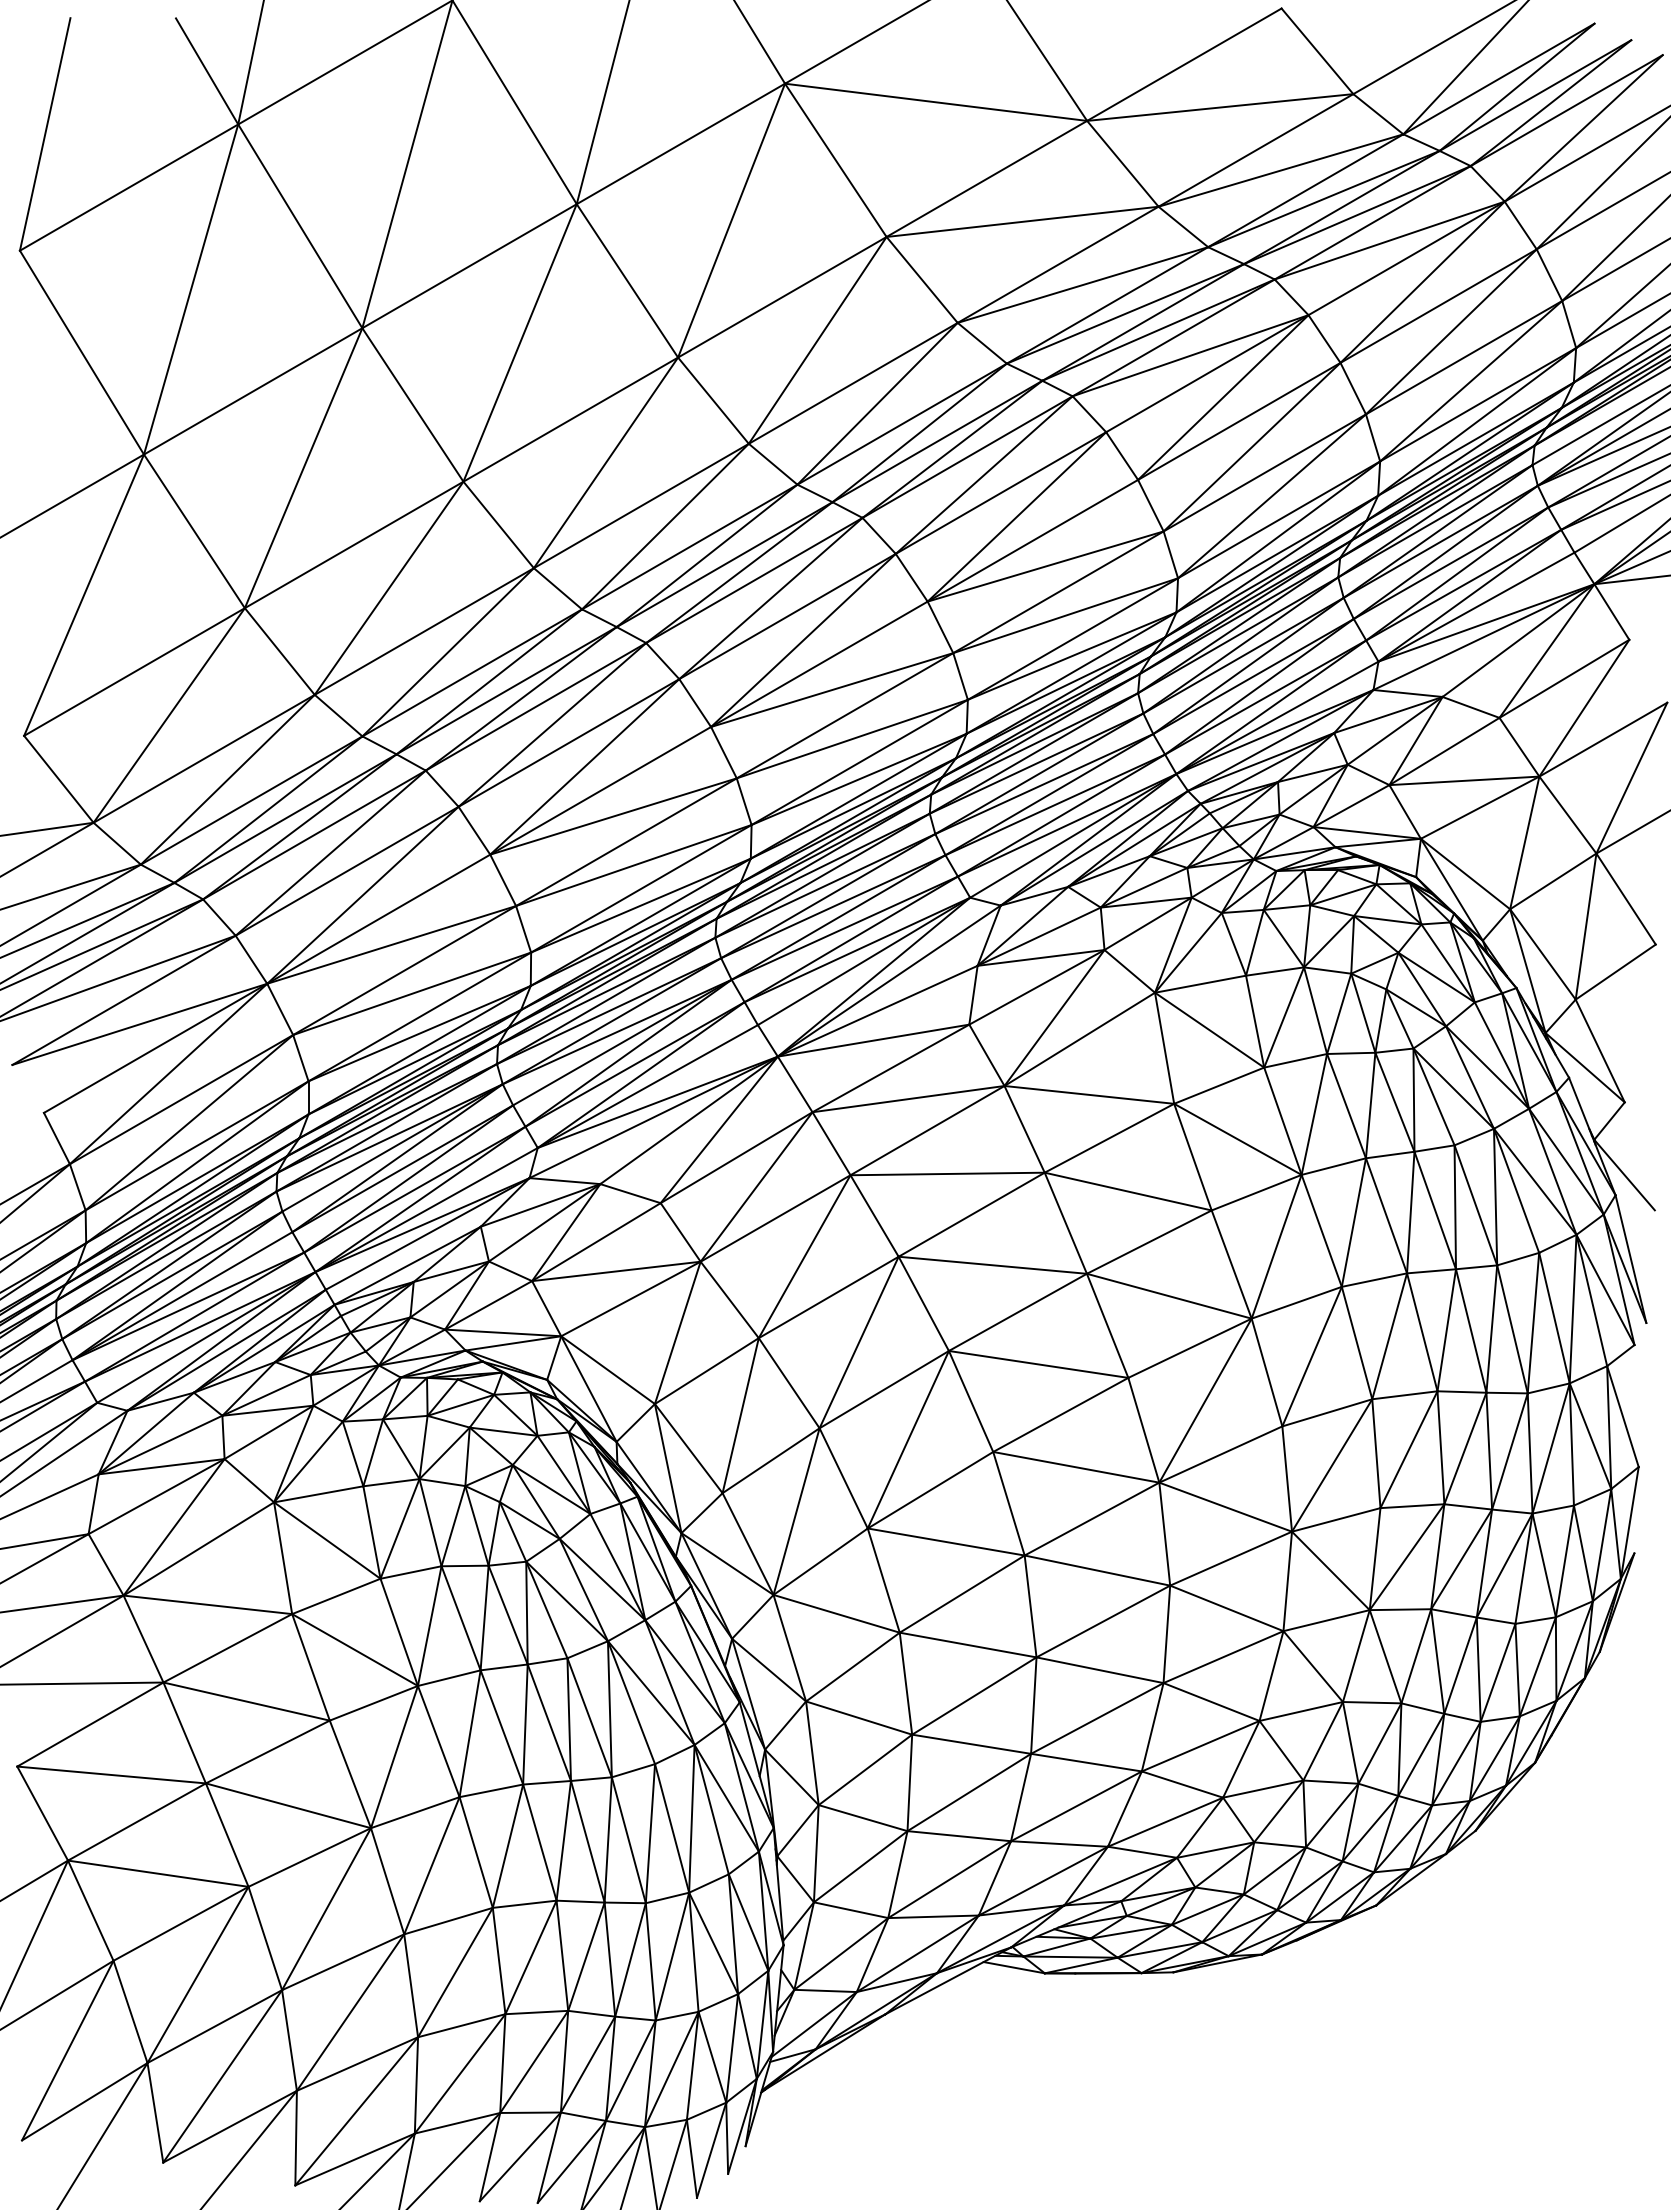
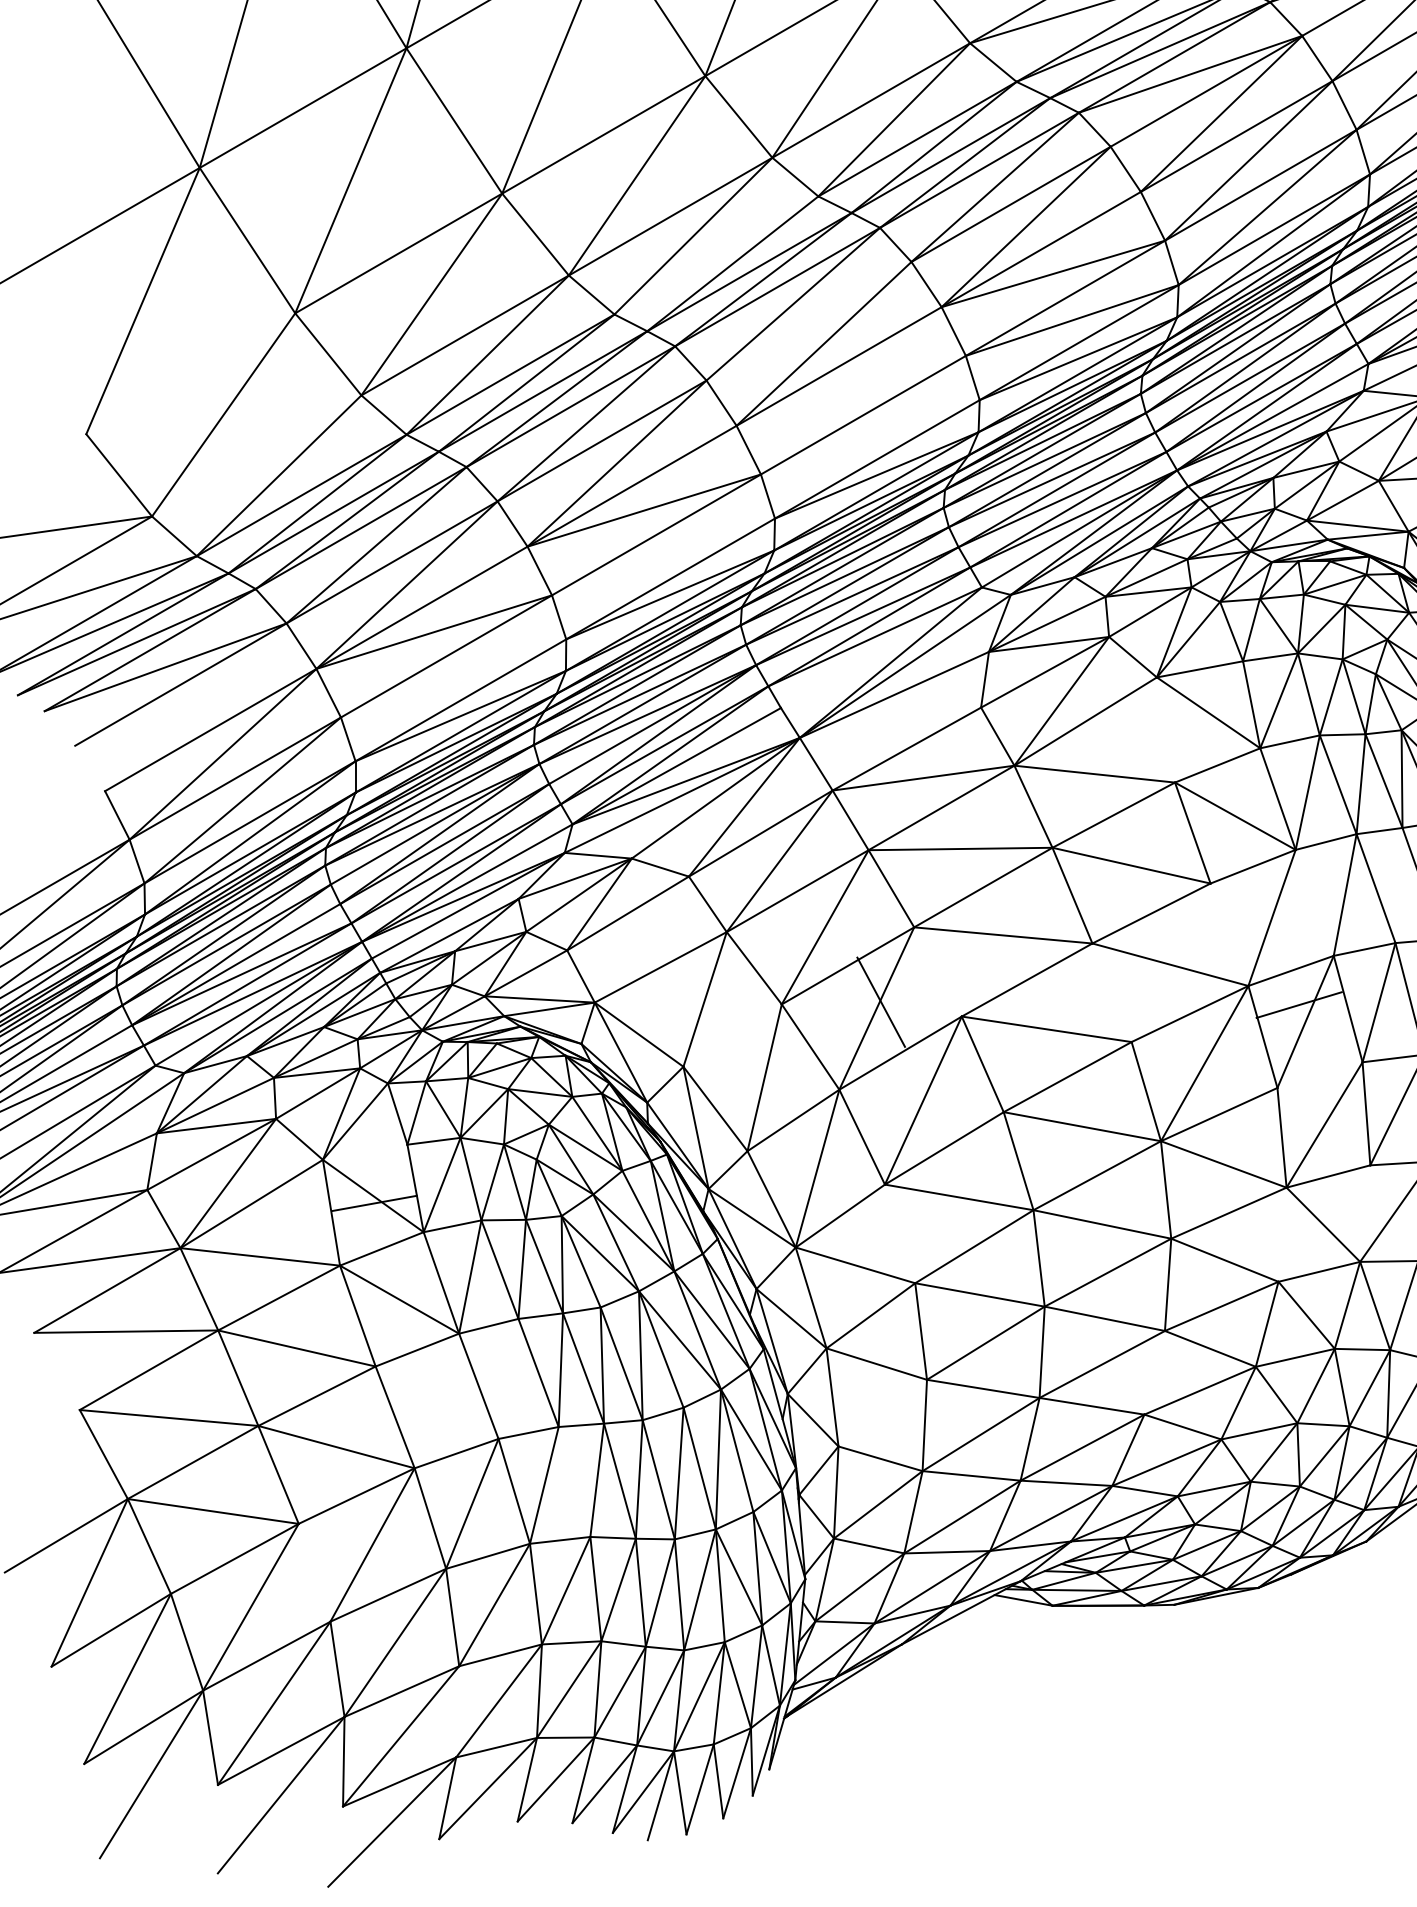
line: (689, 546) -> (716, 254), removed
line: (787, 616) -> (808, 321), removed
line: (134, 671) -> (190, 373), removed
line: (832, 689) -> (851, 390), removed
line: (851, 738) -> (869, 436), removed
line: (203, 758) -> (256, 455), removed
line: (633, 865) -> (663, 556), removed
line: (863, 961) -> (880, 647), removed
line: (412, 993) -> (453, 678), removed
line: (139, 1023) -> (195, 706), removed
line: (873, 1040) -> (890, 722), removed
line: (1164, 1047) -> (1165, 729), removed
line: (1410, 1212) -> (1398, 885), removed
line: (1321, 1230) -> (1314, 902), removed
line: (1231, 1264) -> (1229, 934), removed
line: (616, 1271) -> (647, 941), removed
line: (923, 1303) -> (880, 1001), moved
line: (1107, 1325) -> (1111, 992), removed
line: (706, 1371) -> (732, 1035), removed
line: (1327, 1412) -> (1299, 1004), moved
line: (318, 1494) -> (374, 1203), moved
line: (1374, 1559) -> (1364, 1213), removed
line: (883, 1580) -> (899, 1233), removed
line: (1287, 1581) -> (1282, 1234), removed
line: (1152, 1727) -> (1154, 1373), removed
line: (469, 1733) -> (507, 1378), removed
line: (394, 1756) -> (436, 1400), removed
line: (865, 1769) -> (882, 1412), removed
line: (539, 1842) -> (574, 1481), removed
line: (265, 1938) -> (314, 1572), removed
line: (416, 2085) -> (457, 1711), removed

